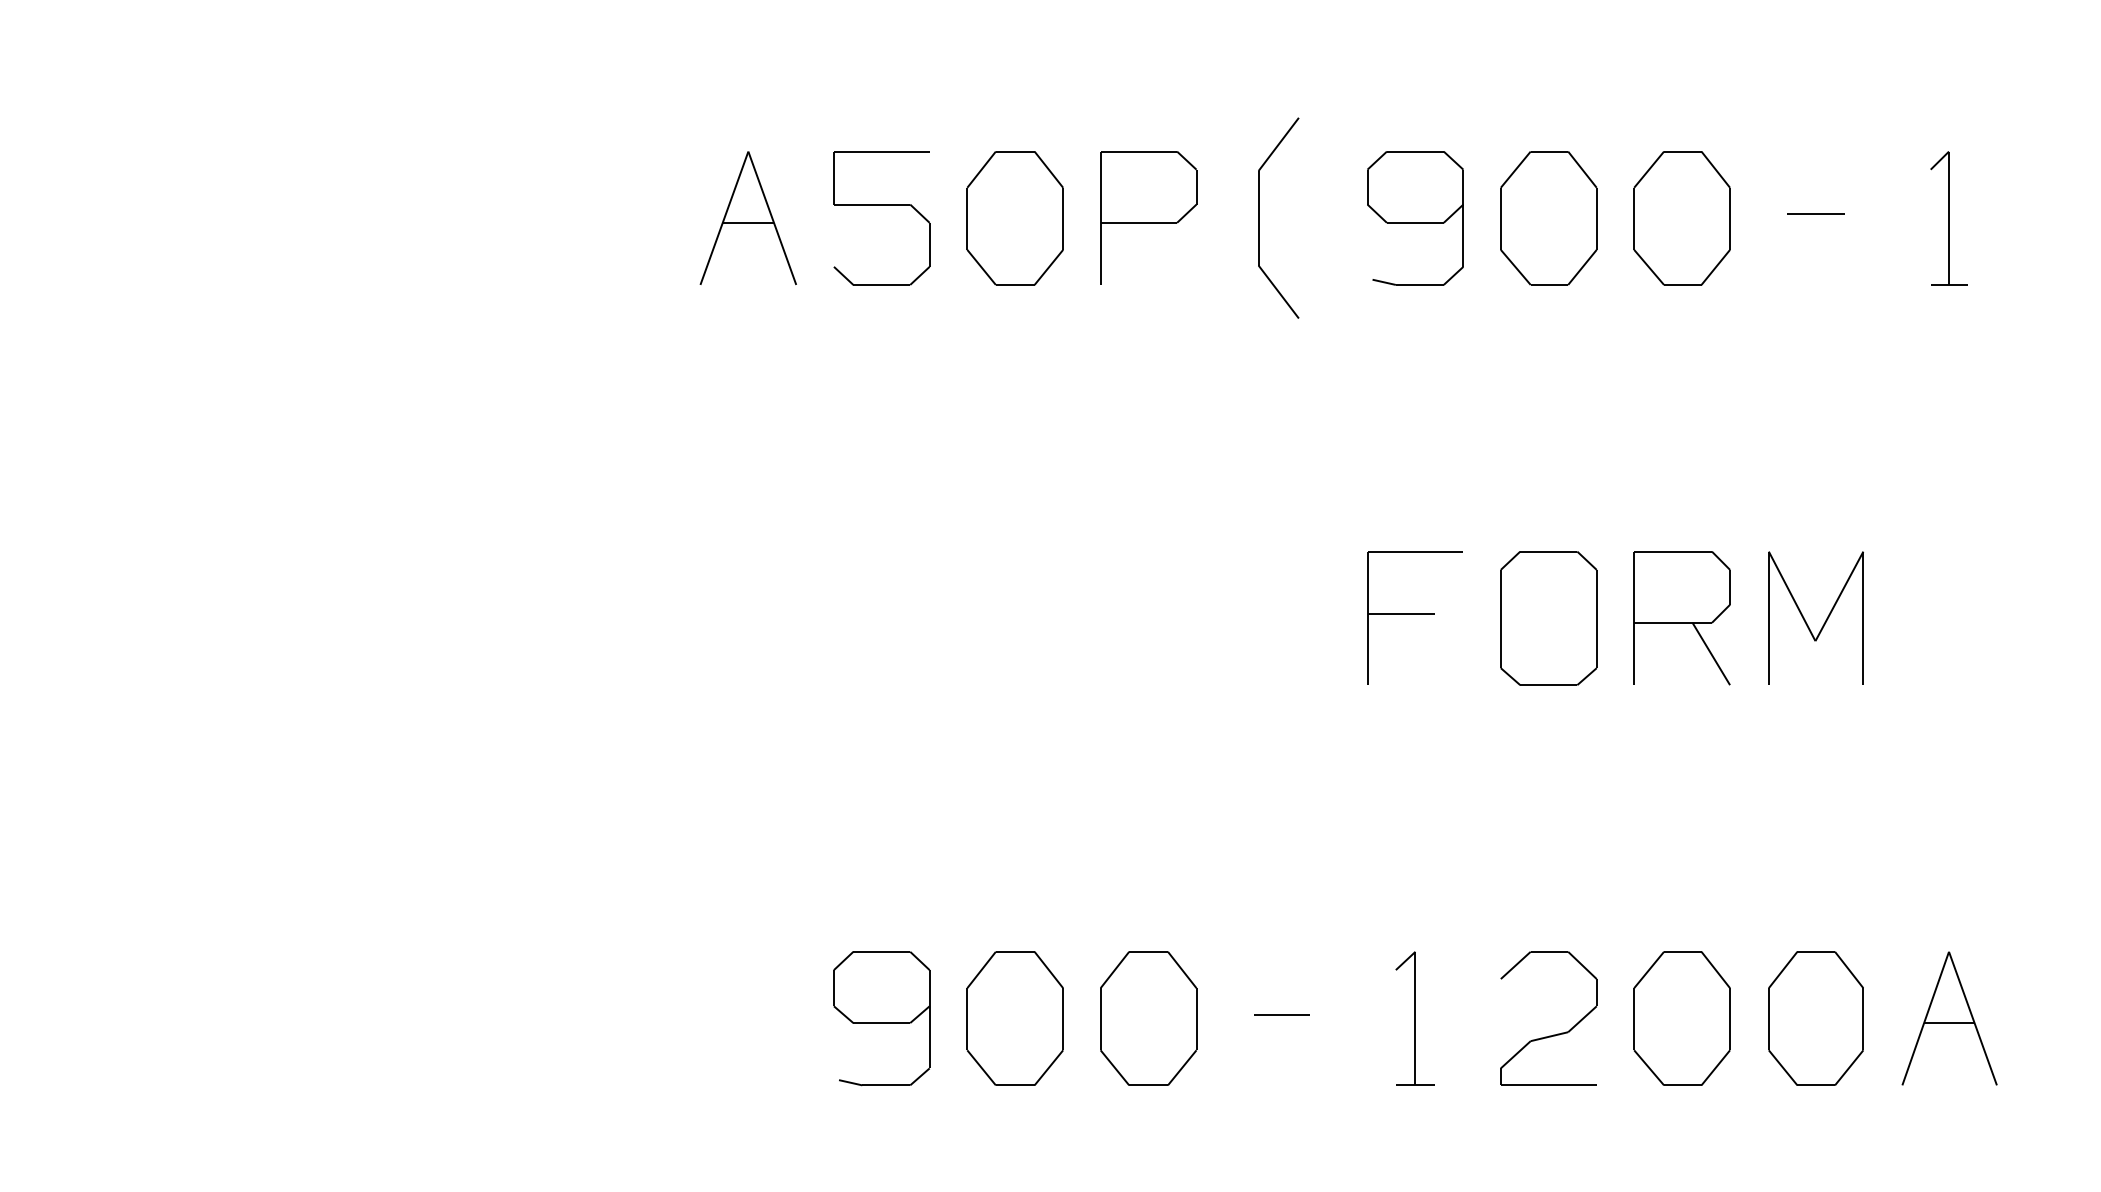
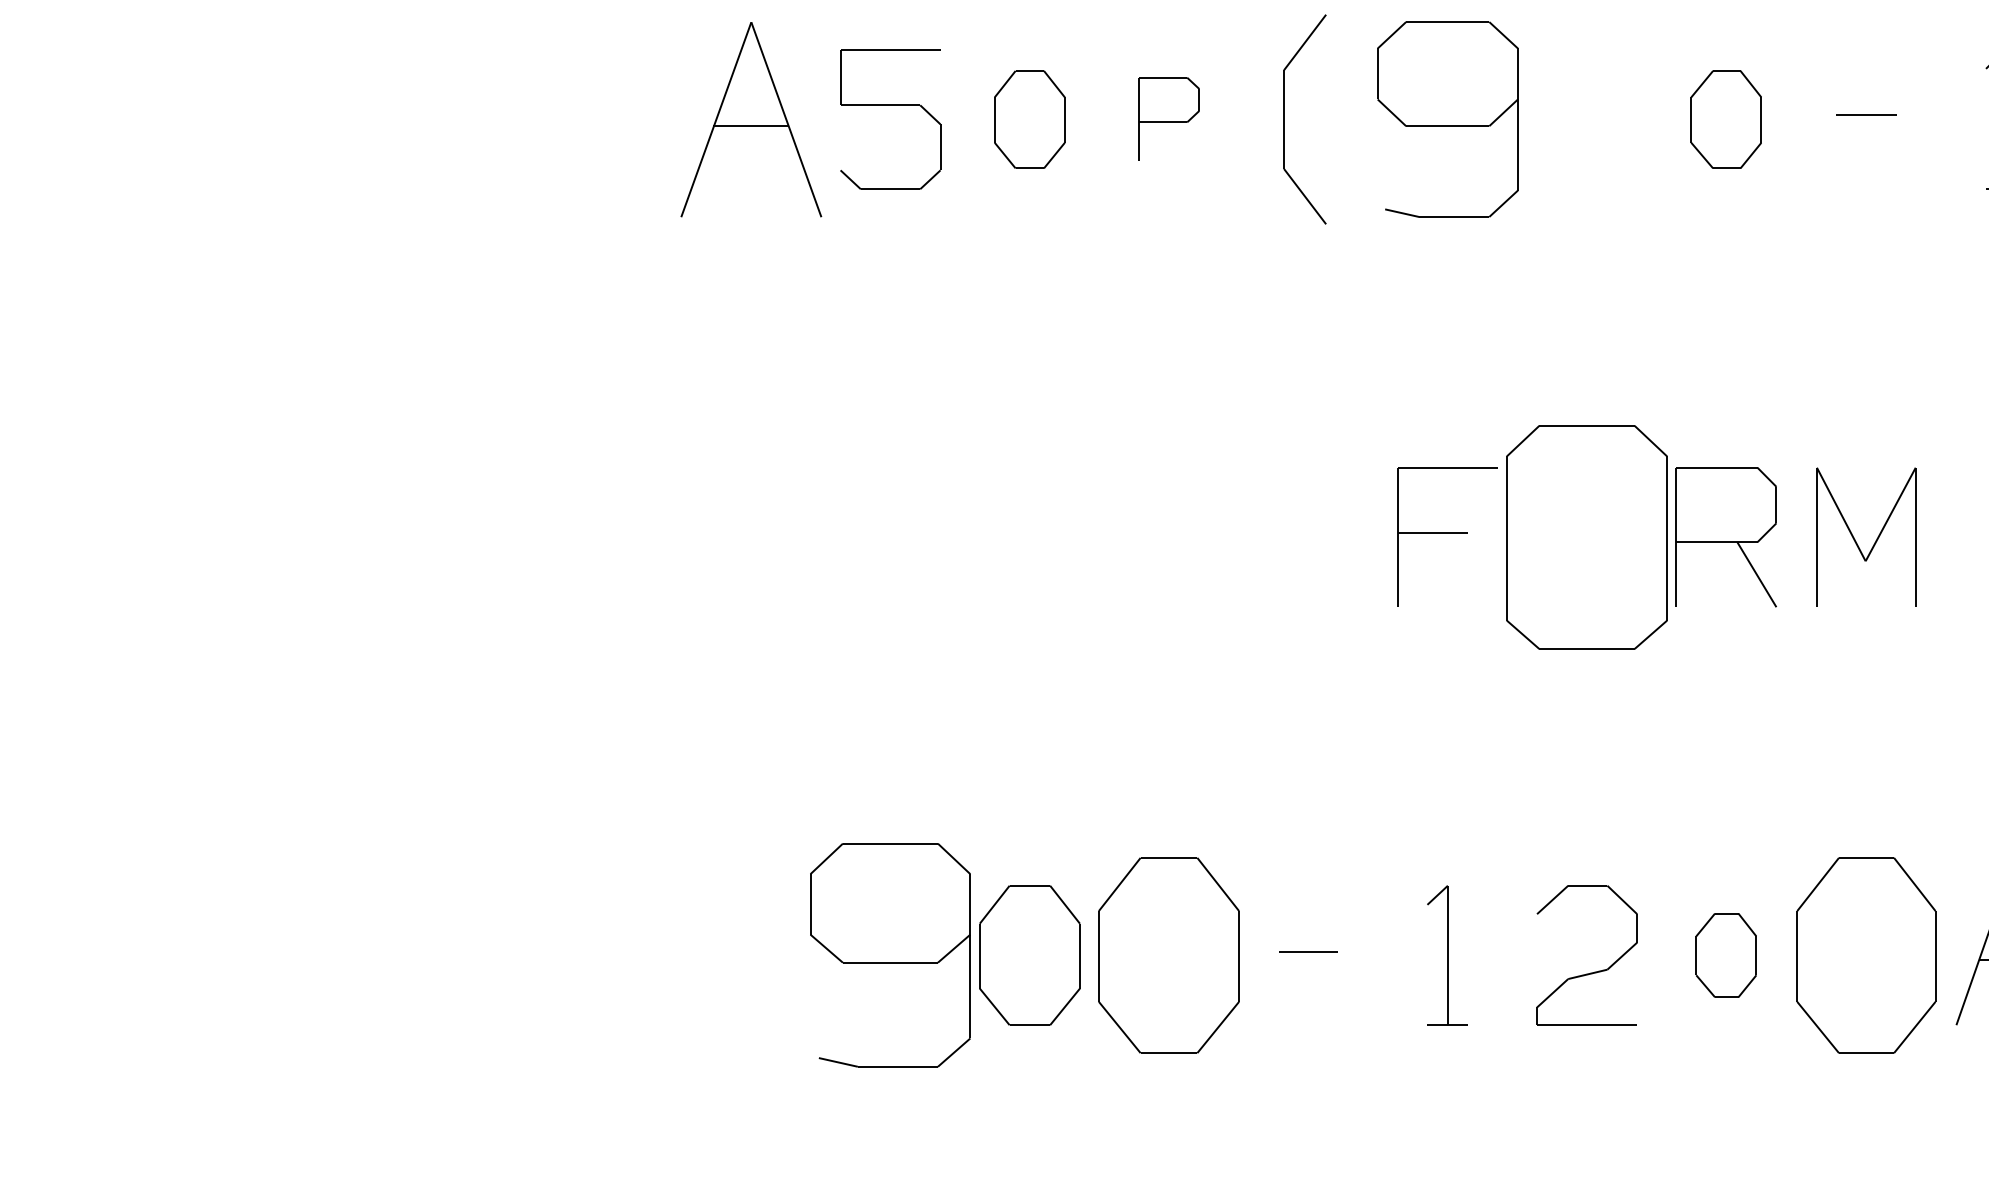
part: (747, 217) -> (750, 118), size x1.4
part: (1148, 217) -> (1169, 118), size x0.6
part: (1014, 218) -> (1029, 119), size x0.7
part: (1415, 218) -> (1447, 119), size x1.4
part: (1548, 218) -> (1586, 119), removed
part: (1681, 218) -> (1725, 119), size x0.7
part: (1548, 618) -> (1586, 537), size x1.6
part: (881, 1018) -> (890, 955), size x1.6
part: (1148, 1018) -> (1169, 955), size x1.4
part: (1681, 1018) -> (1725, 955), size x0.6
part: (1815, 1018) -> (1865, 955), size x1.4

